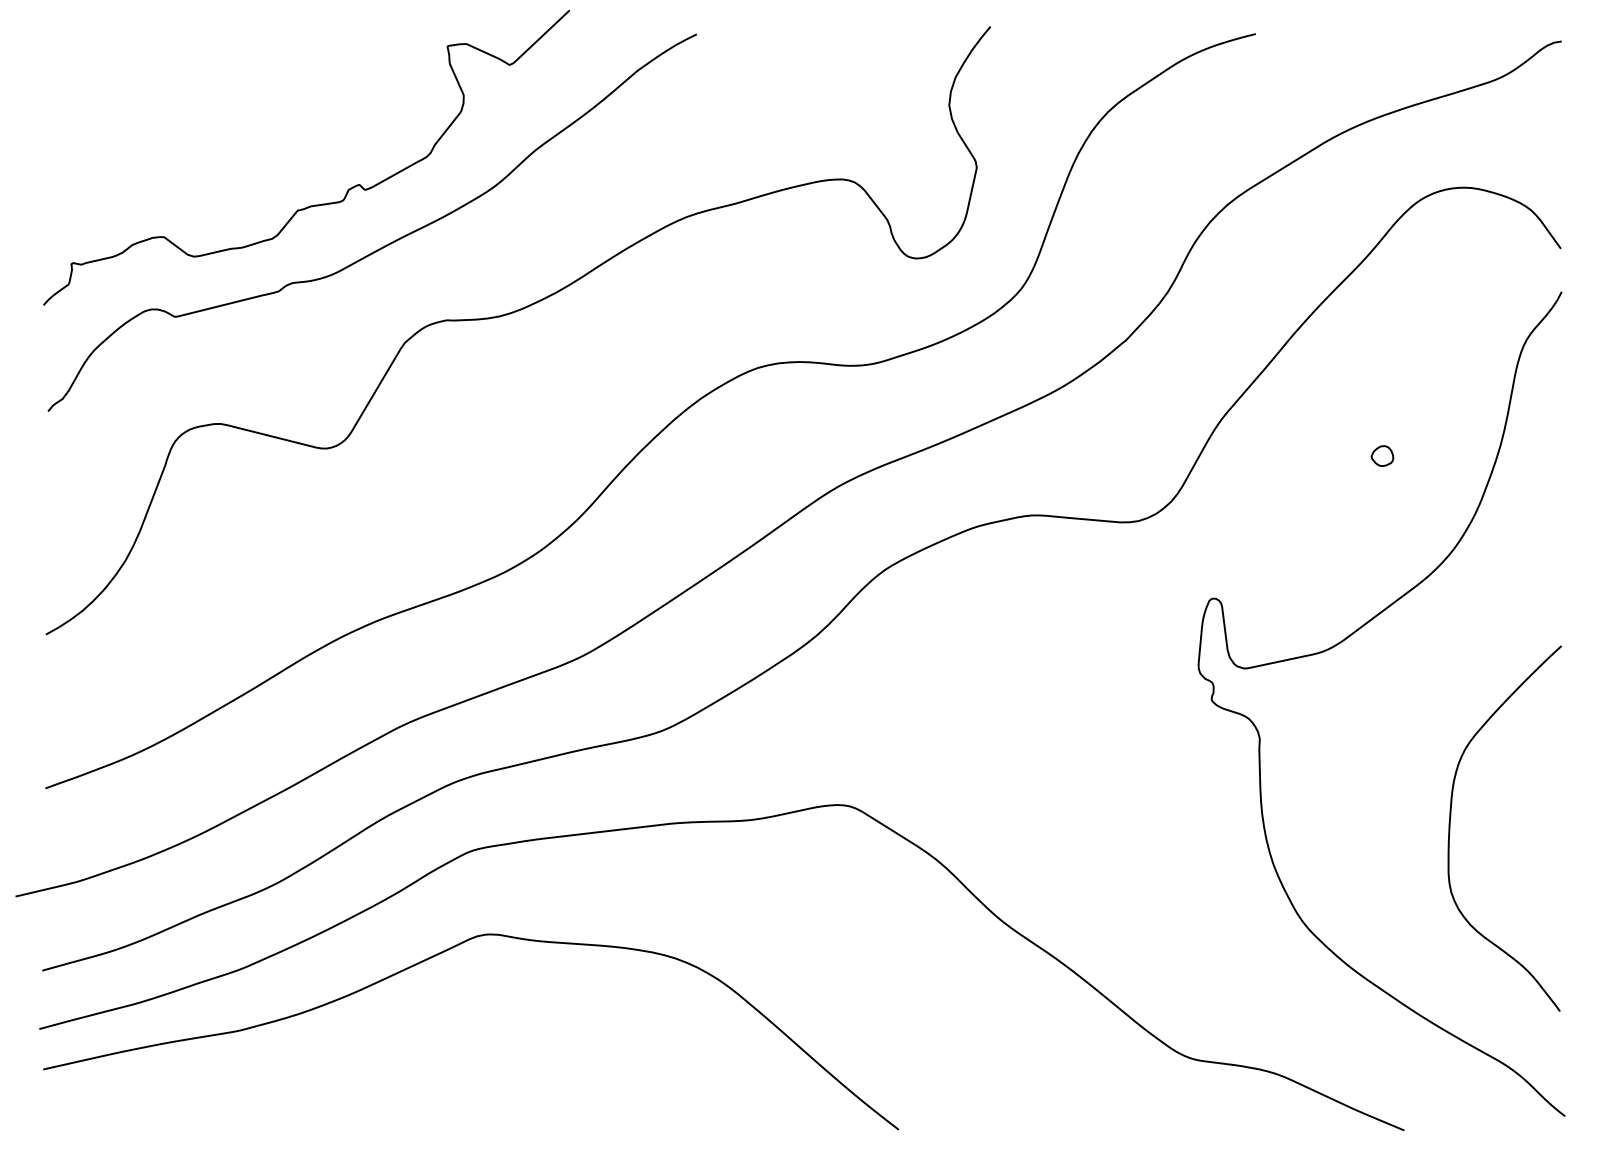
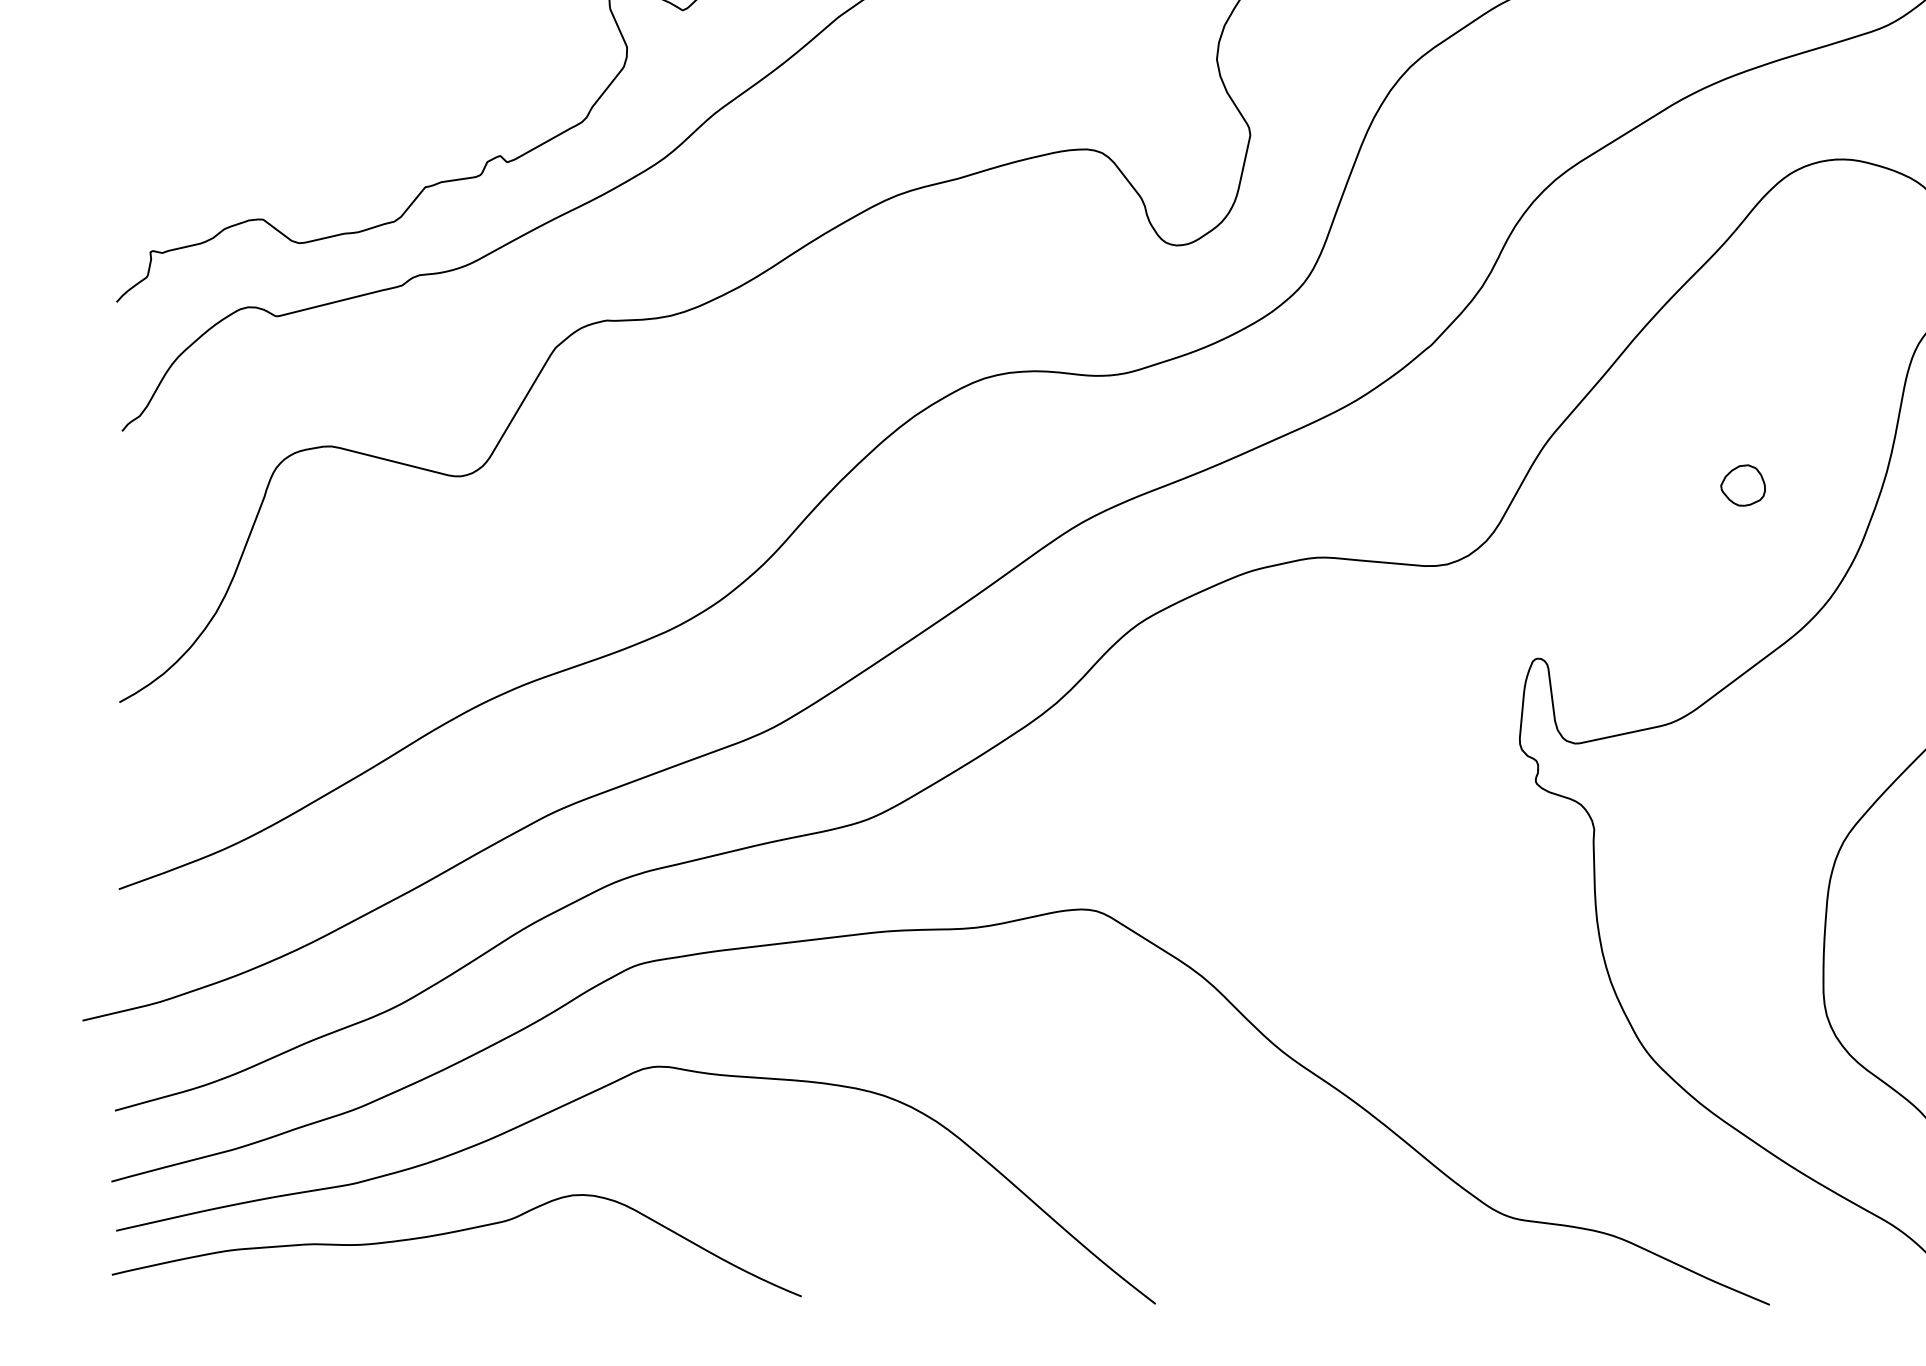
part: (1382, 455) -> (1743, 484), size x1.67
curve: (322, 1071) -> (455, 1233), added

